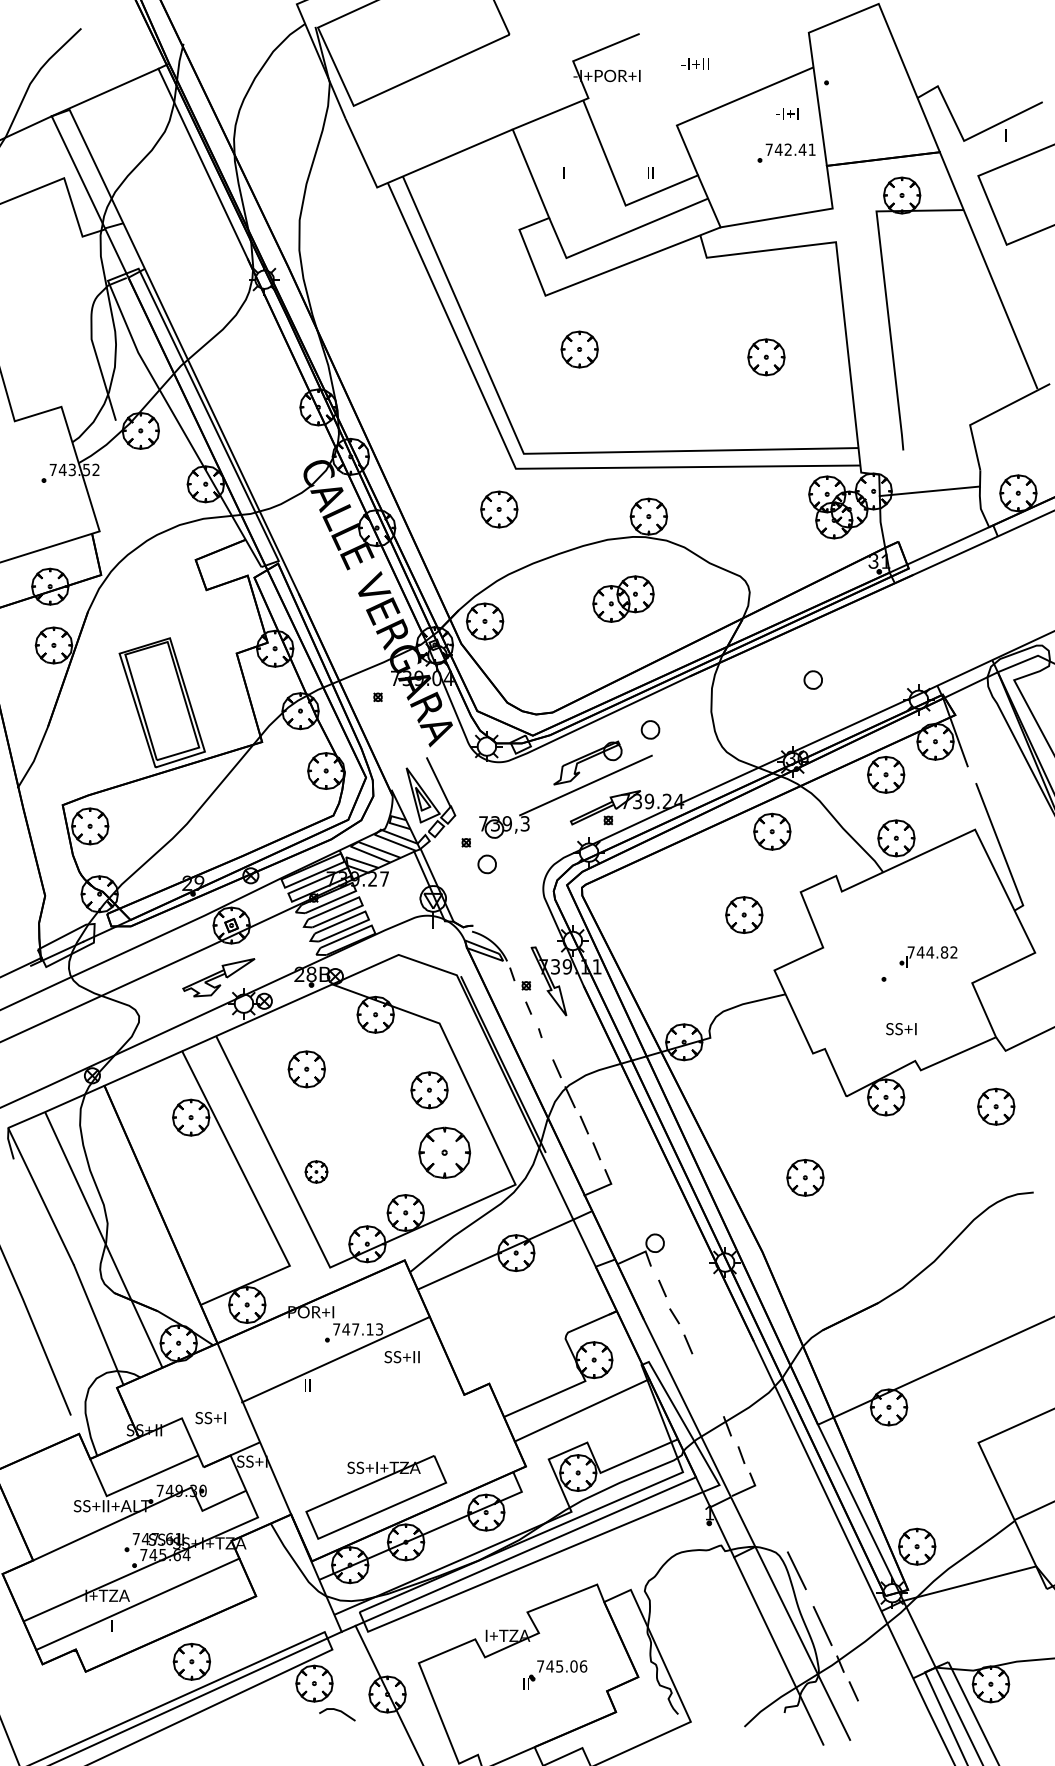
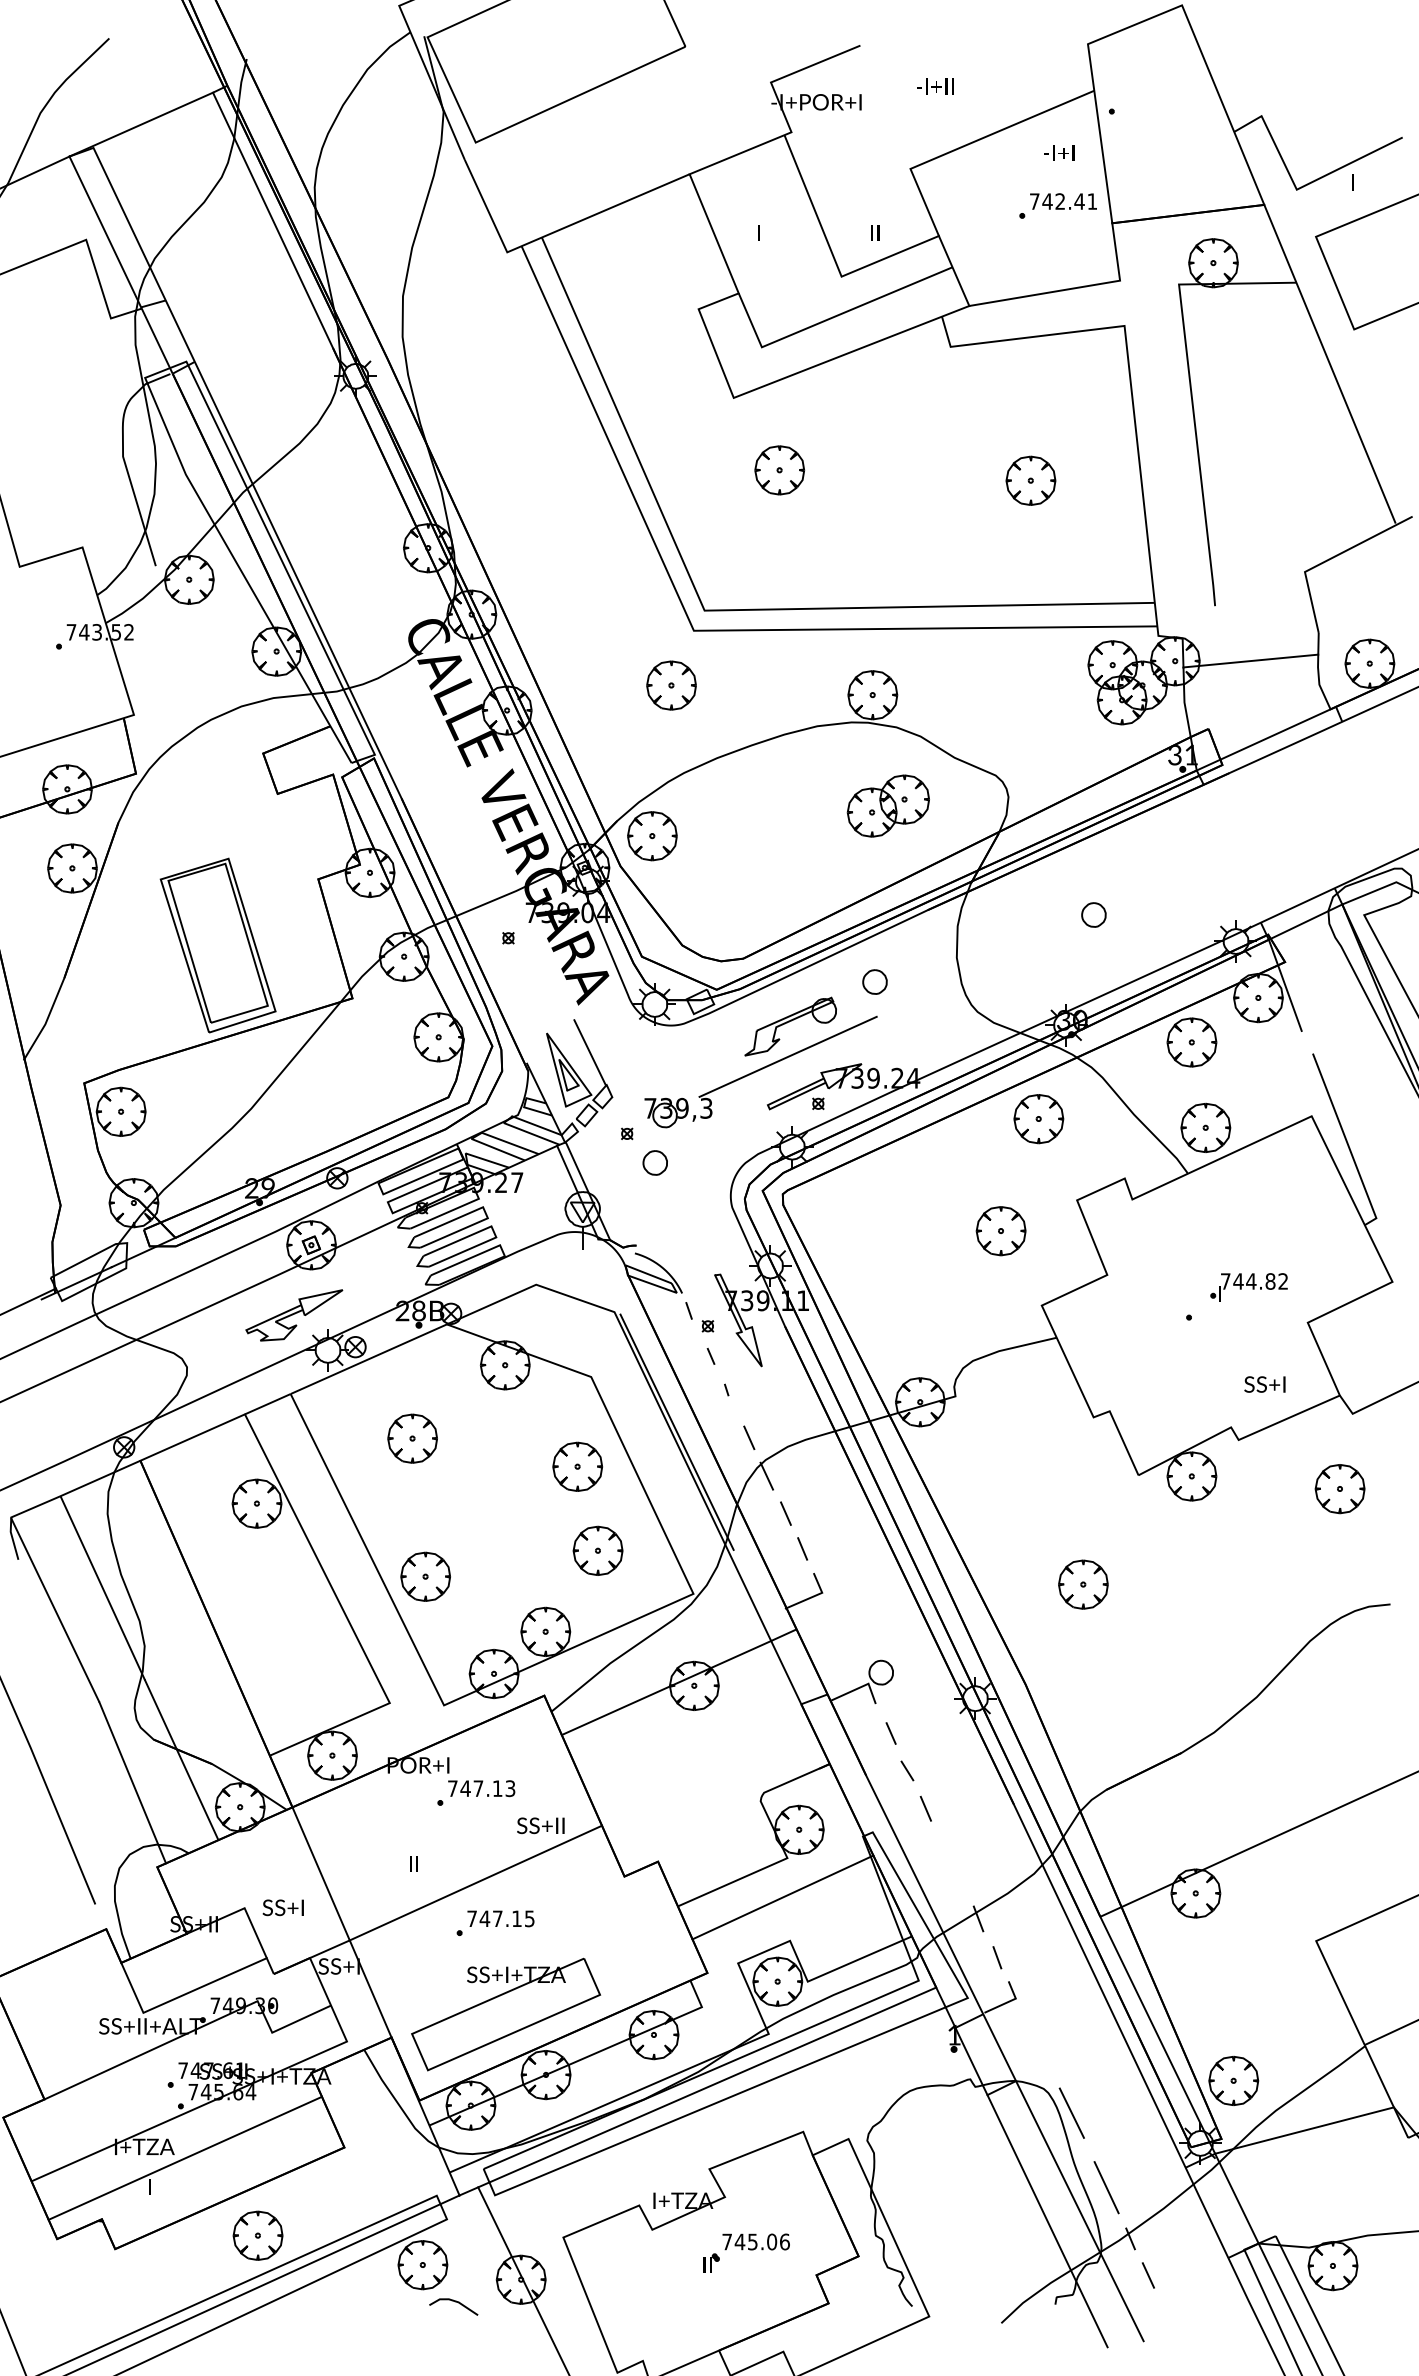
part: (623, 598) -> (888, 805), moved
text: (901, 1029) -> (1265, 1385), moved
part: (444, 1152) -> (597, 1550), size x0.71
part: (316, 1171) -> (425, 1576), size x1.67
line: (335, 1359) -> (475, 1882), moved
part: (368, 1429) -> (495, 1923), added

